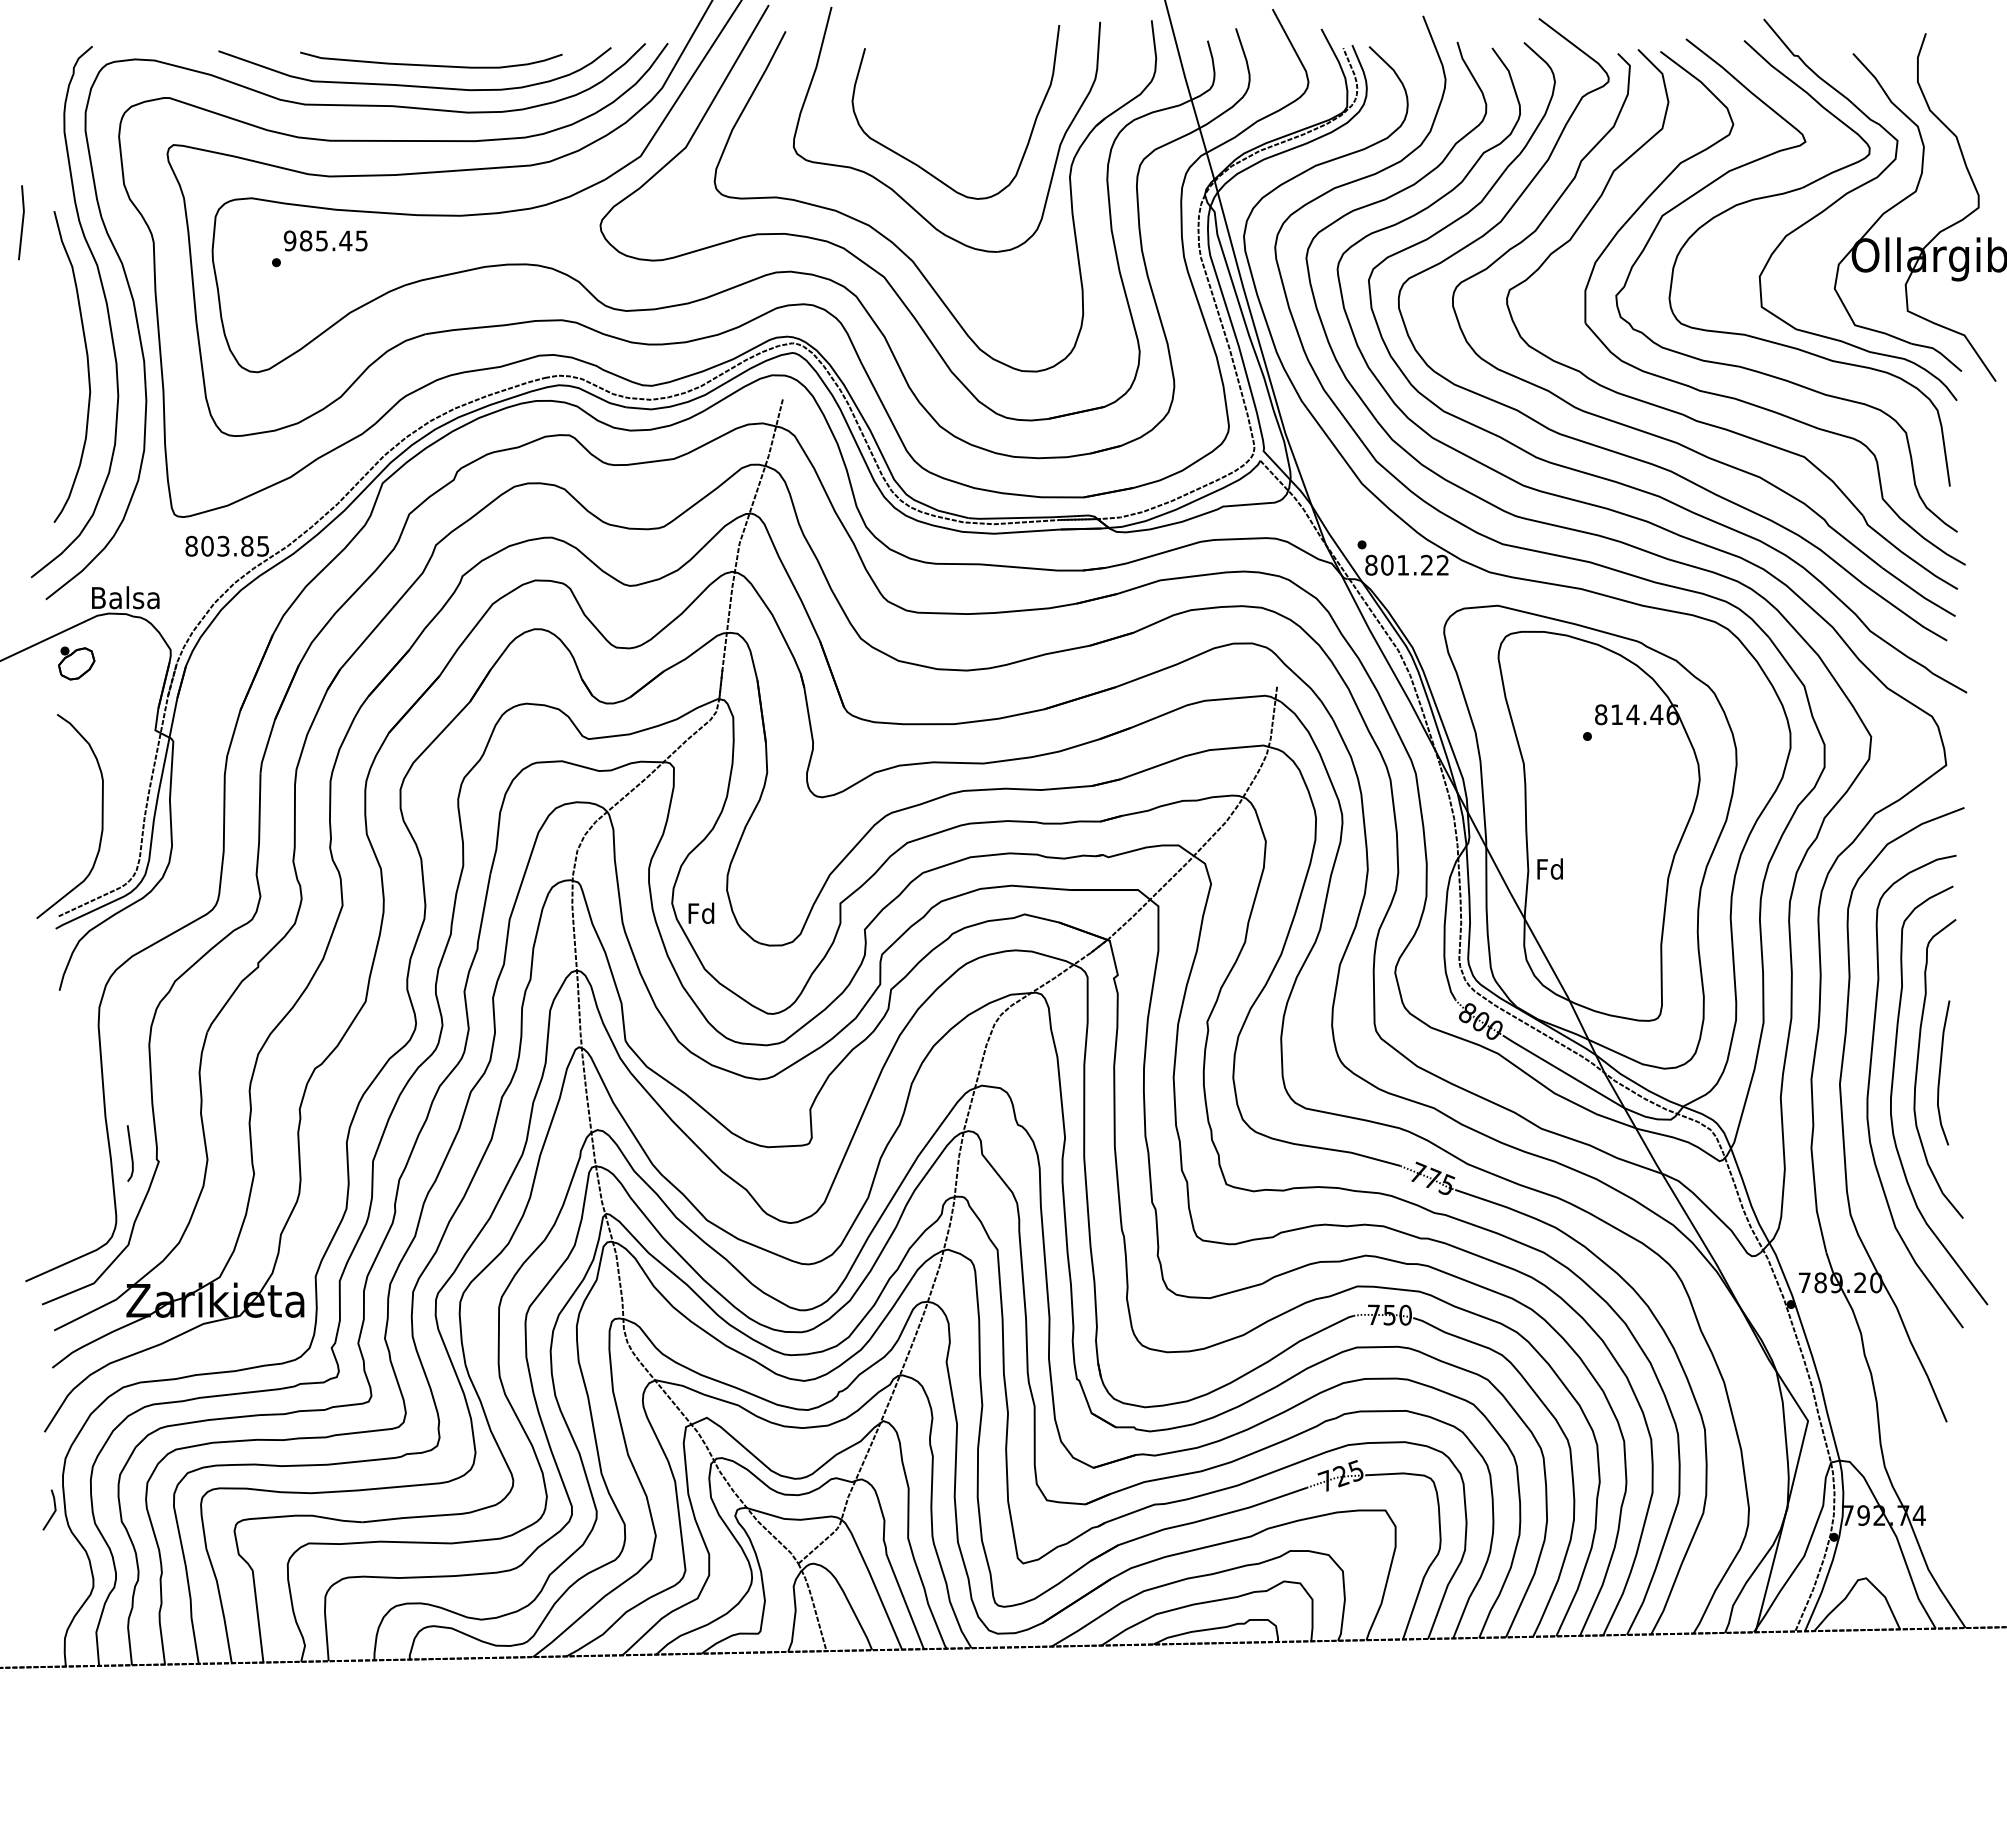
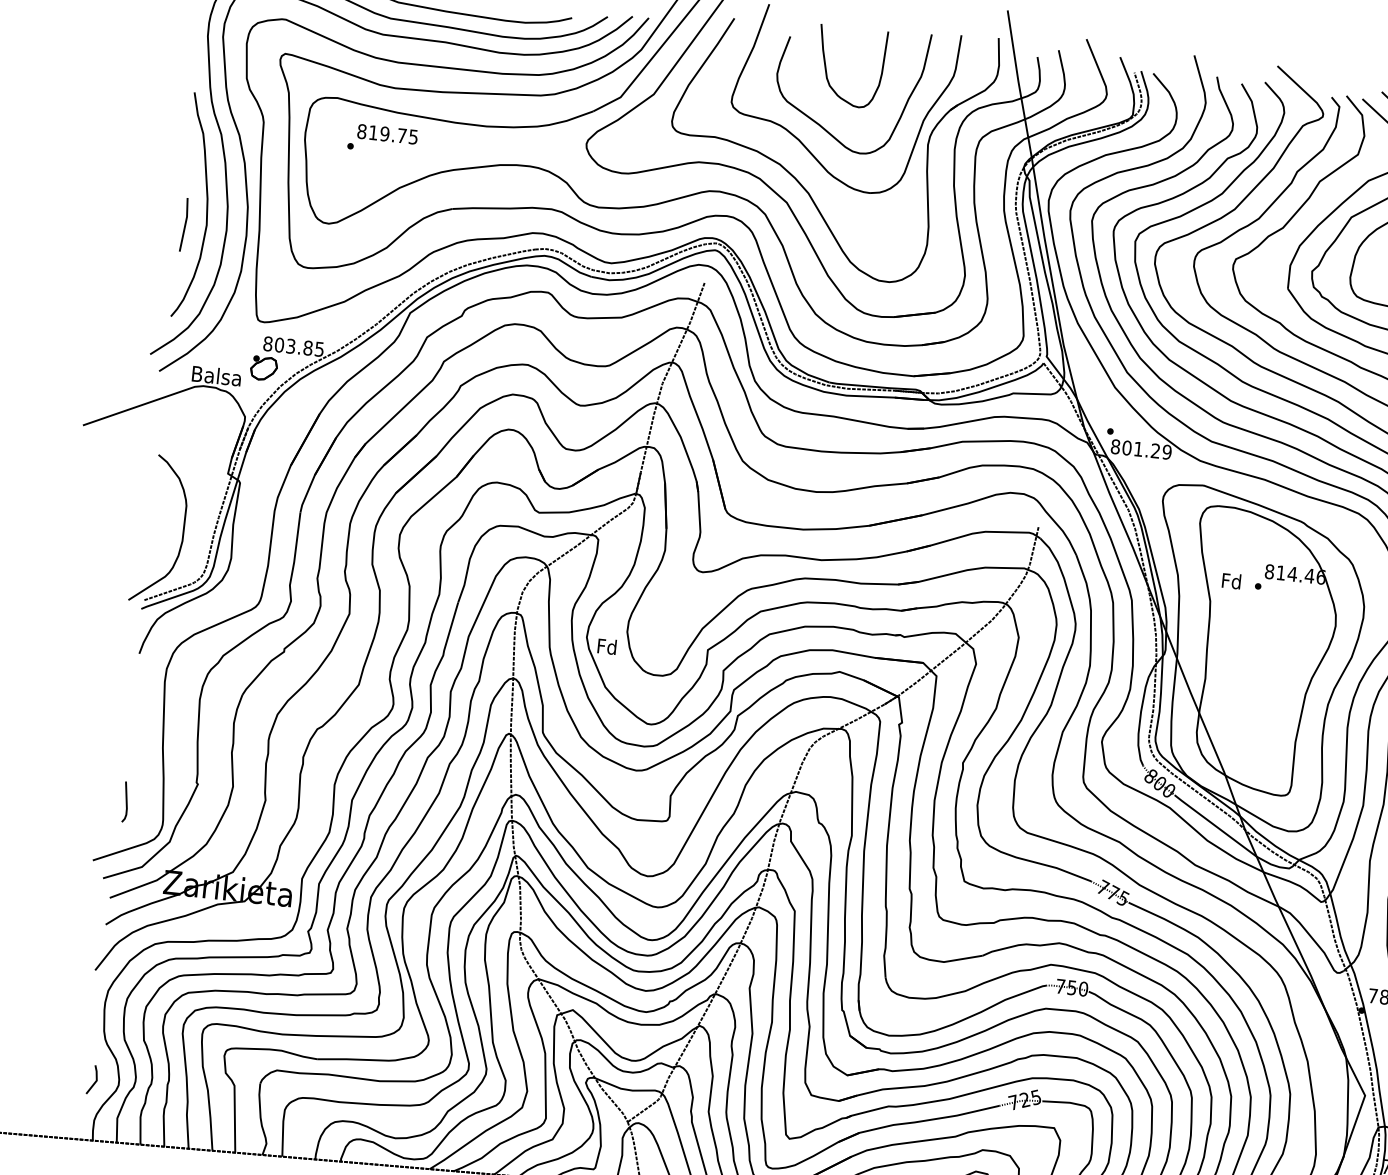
curve: (920, 91) -> (826, 71), added
line: (21, 222) -> (184, 224), moved
text: (317, 240) -> (381, 133), 985.45 -> 819.75
text: (1442, 565) -> (1166, 452), 801.22 -> 801.29
part: (76, 663) -> (263, 368), moved
text: (1549, 868) -> (1231, 580), moved
line: (130, 1153) -> (125, 802), moved
line: (54, 1509) -> (96, 1079), moved

